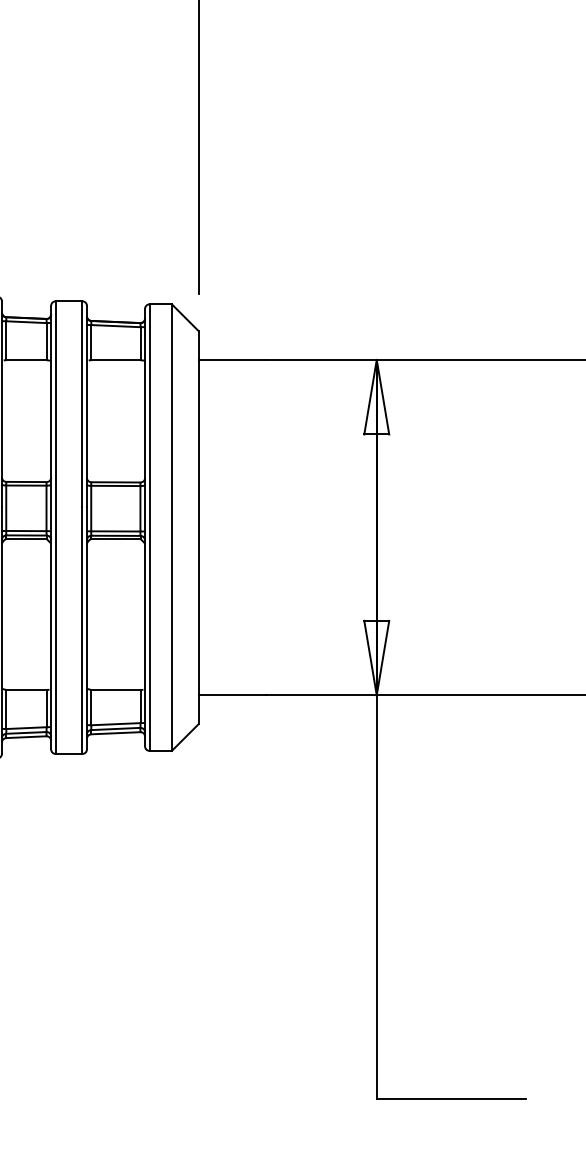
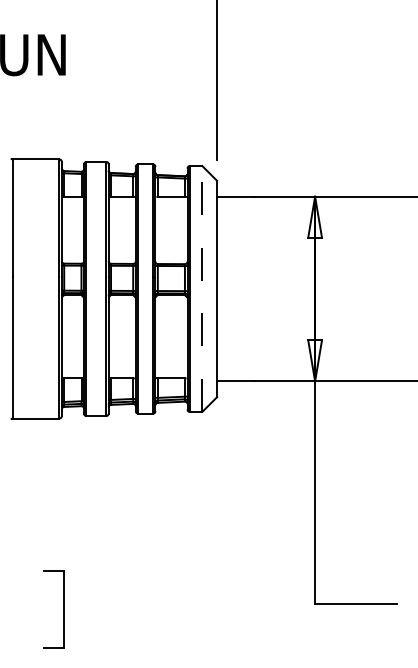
line: (172, 528) -> (202, 289), solid -> dashed

